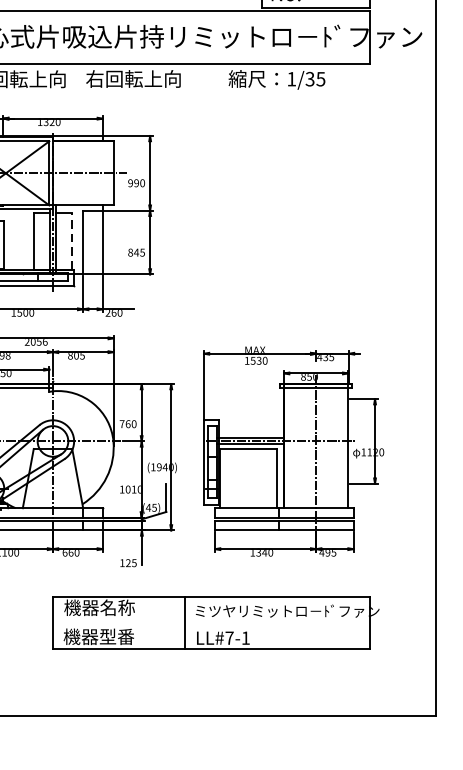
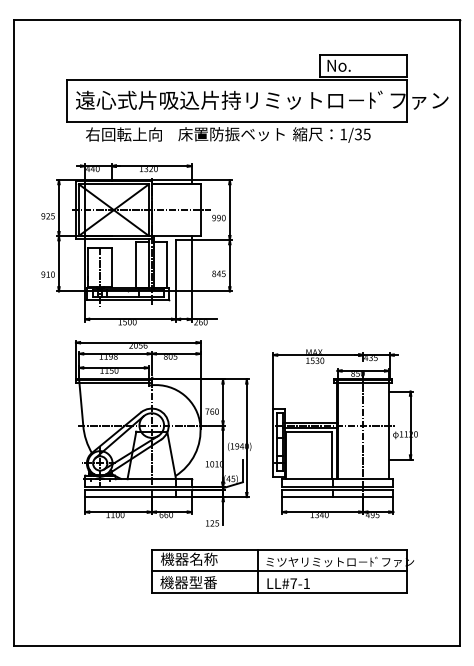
text: (152, 79) -> (231, 134), 右回転上向 -> 床置防振ベット
line: (72, 241) -> (167, 264), dashed -> solid
line: (211, 623) -> (279, 571), added

